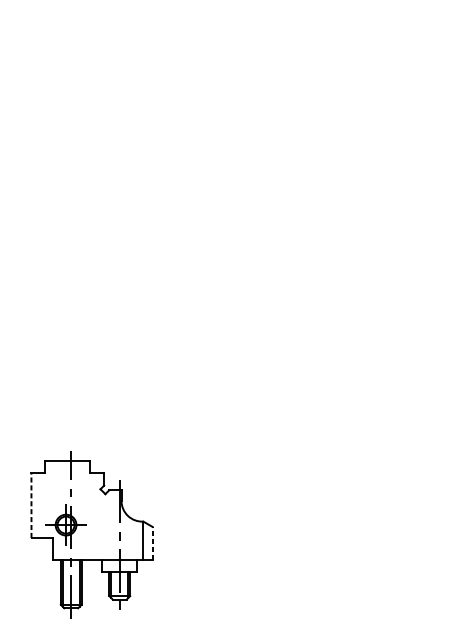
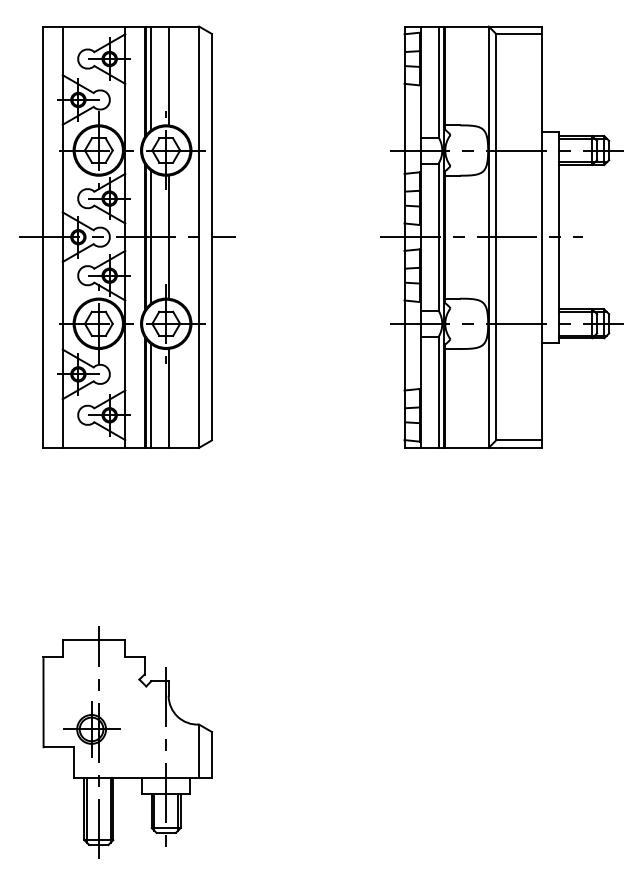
part: (91, 170) -> (127, 236), added
part: (361, 170) -> (501, 236), added
line: (31, 505) -> (43, 701), dashed -> solid
line: (152, 543) -> (211, 754), dashed -> solid

